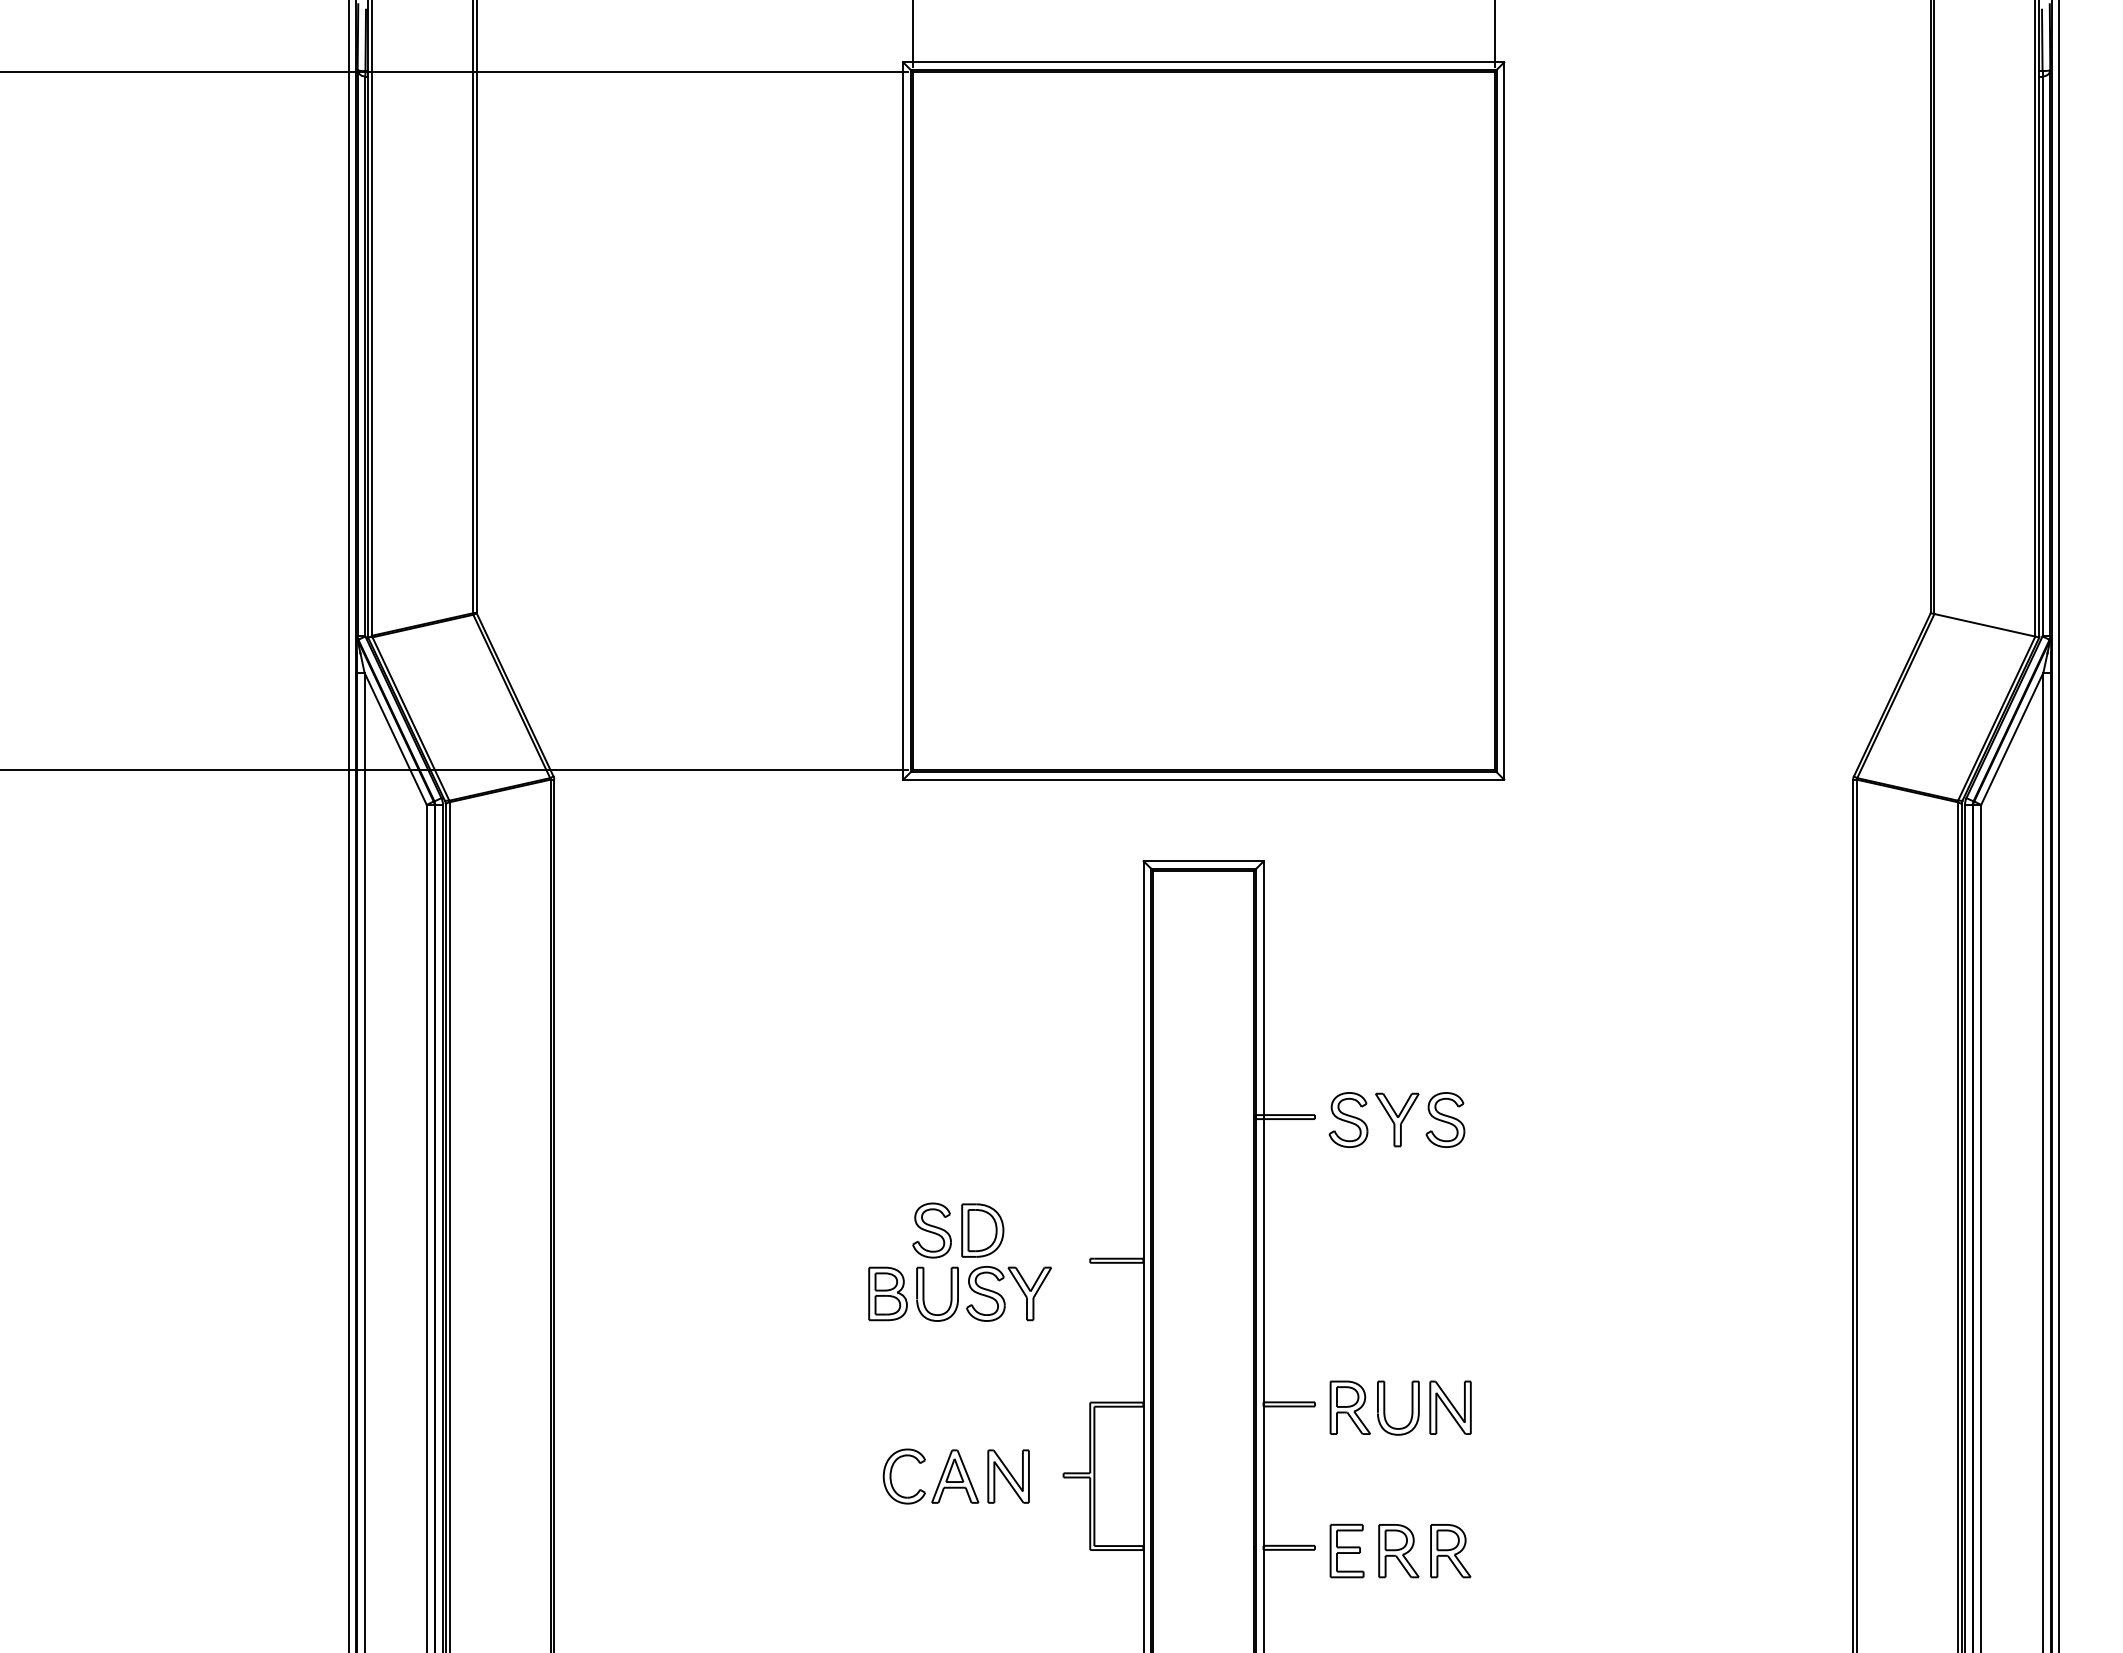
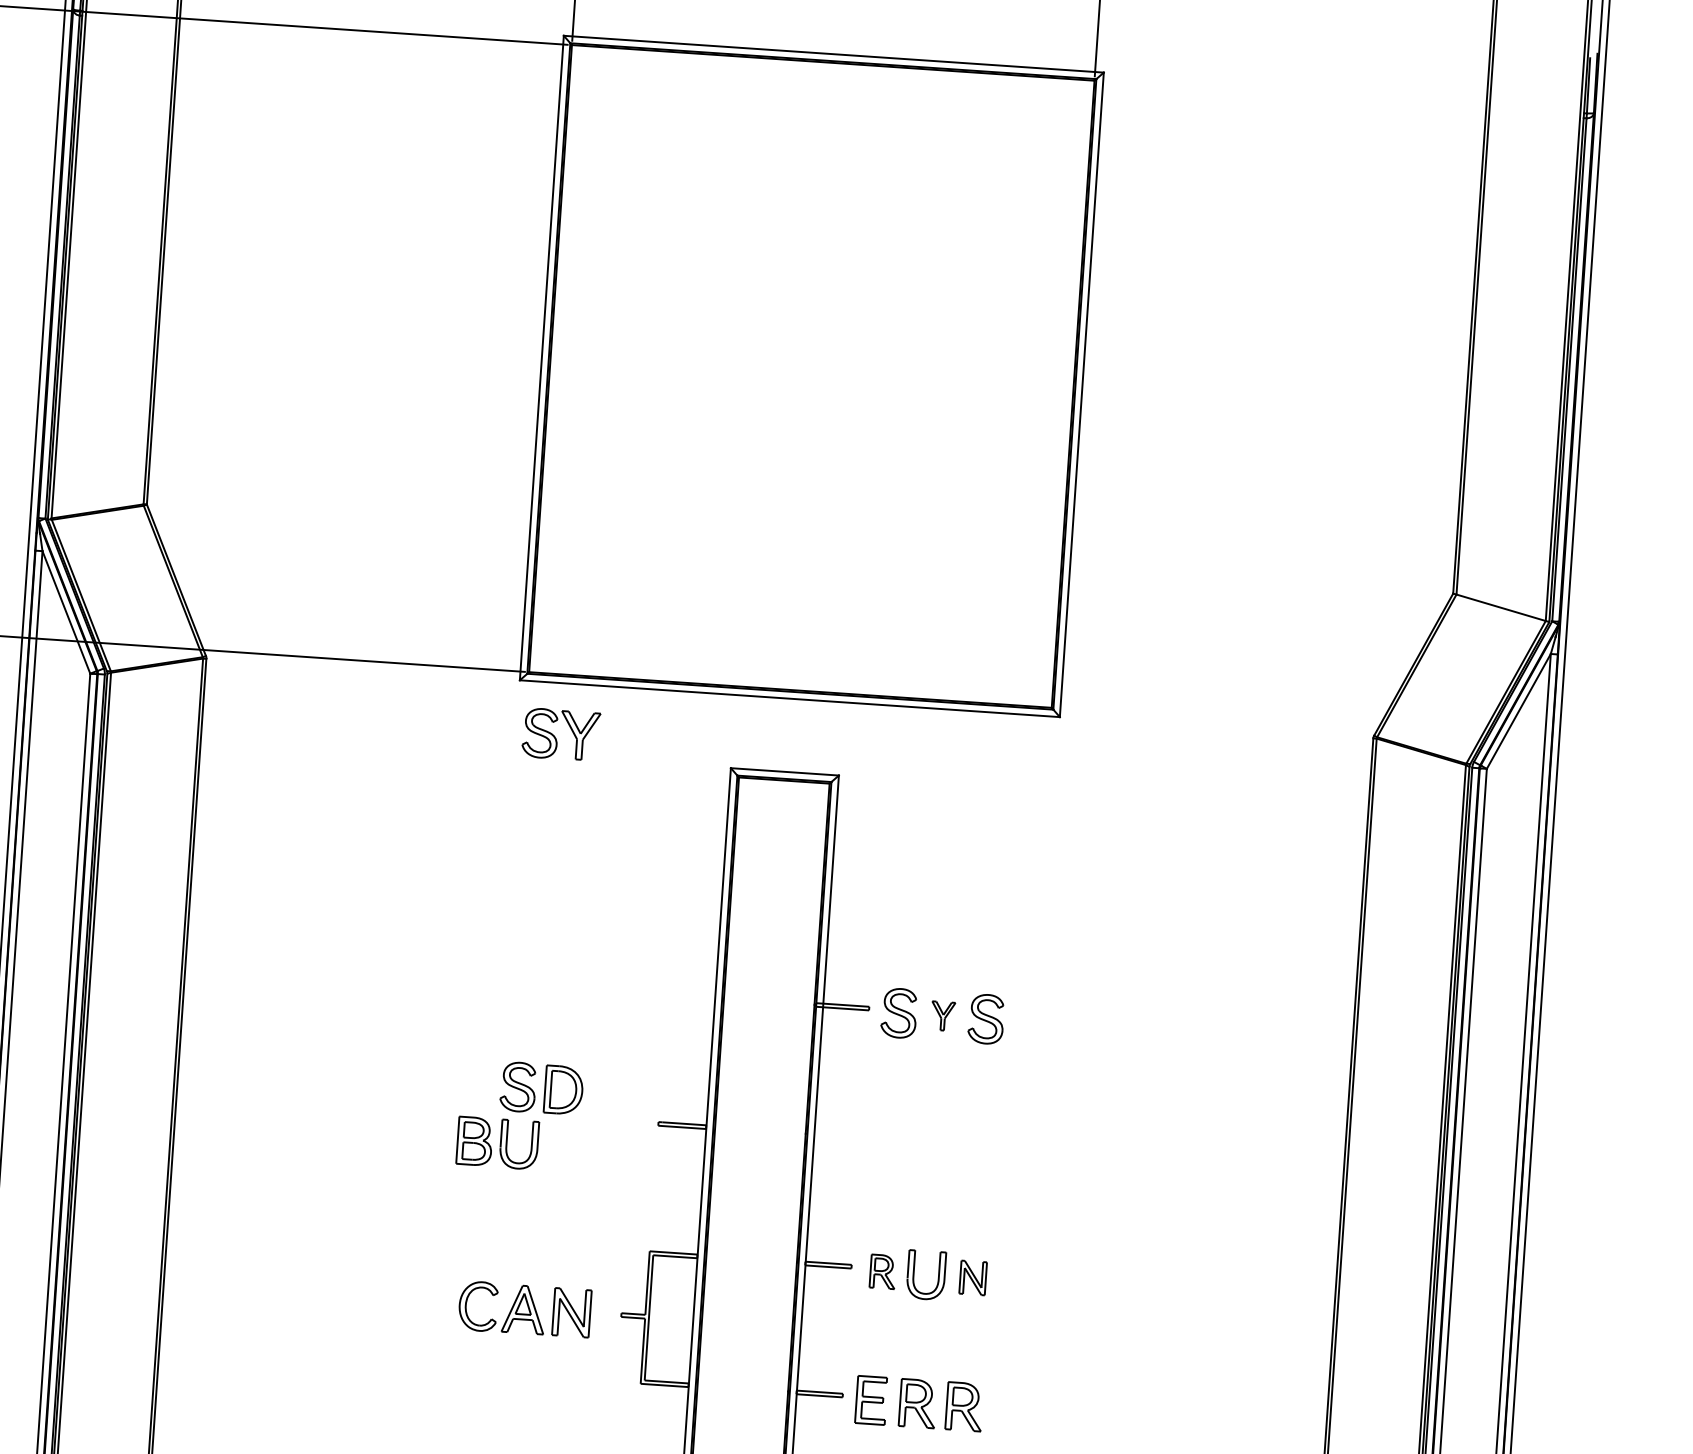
part: (1397, 1119) -> (943, 1015), size x0.6
part: (1003, 1297) -> (555, 737), moved
part: (1349, 1407) -> (882, 1271), size x0.7
part: (1450, 1407) -> (973, 1277), size x0.7

